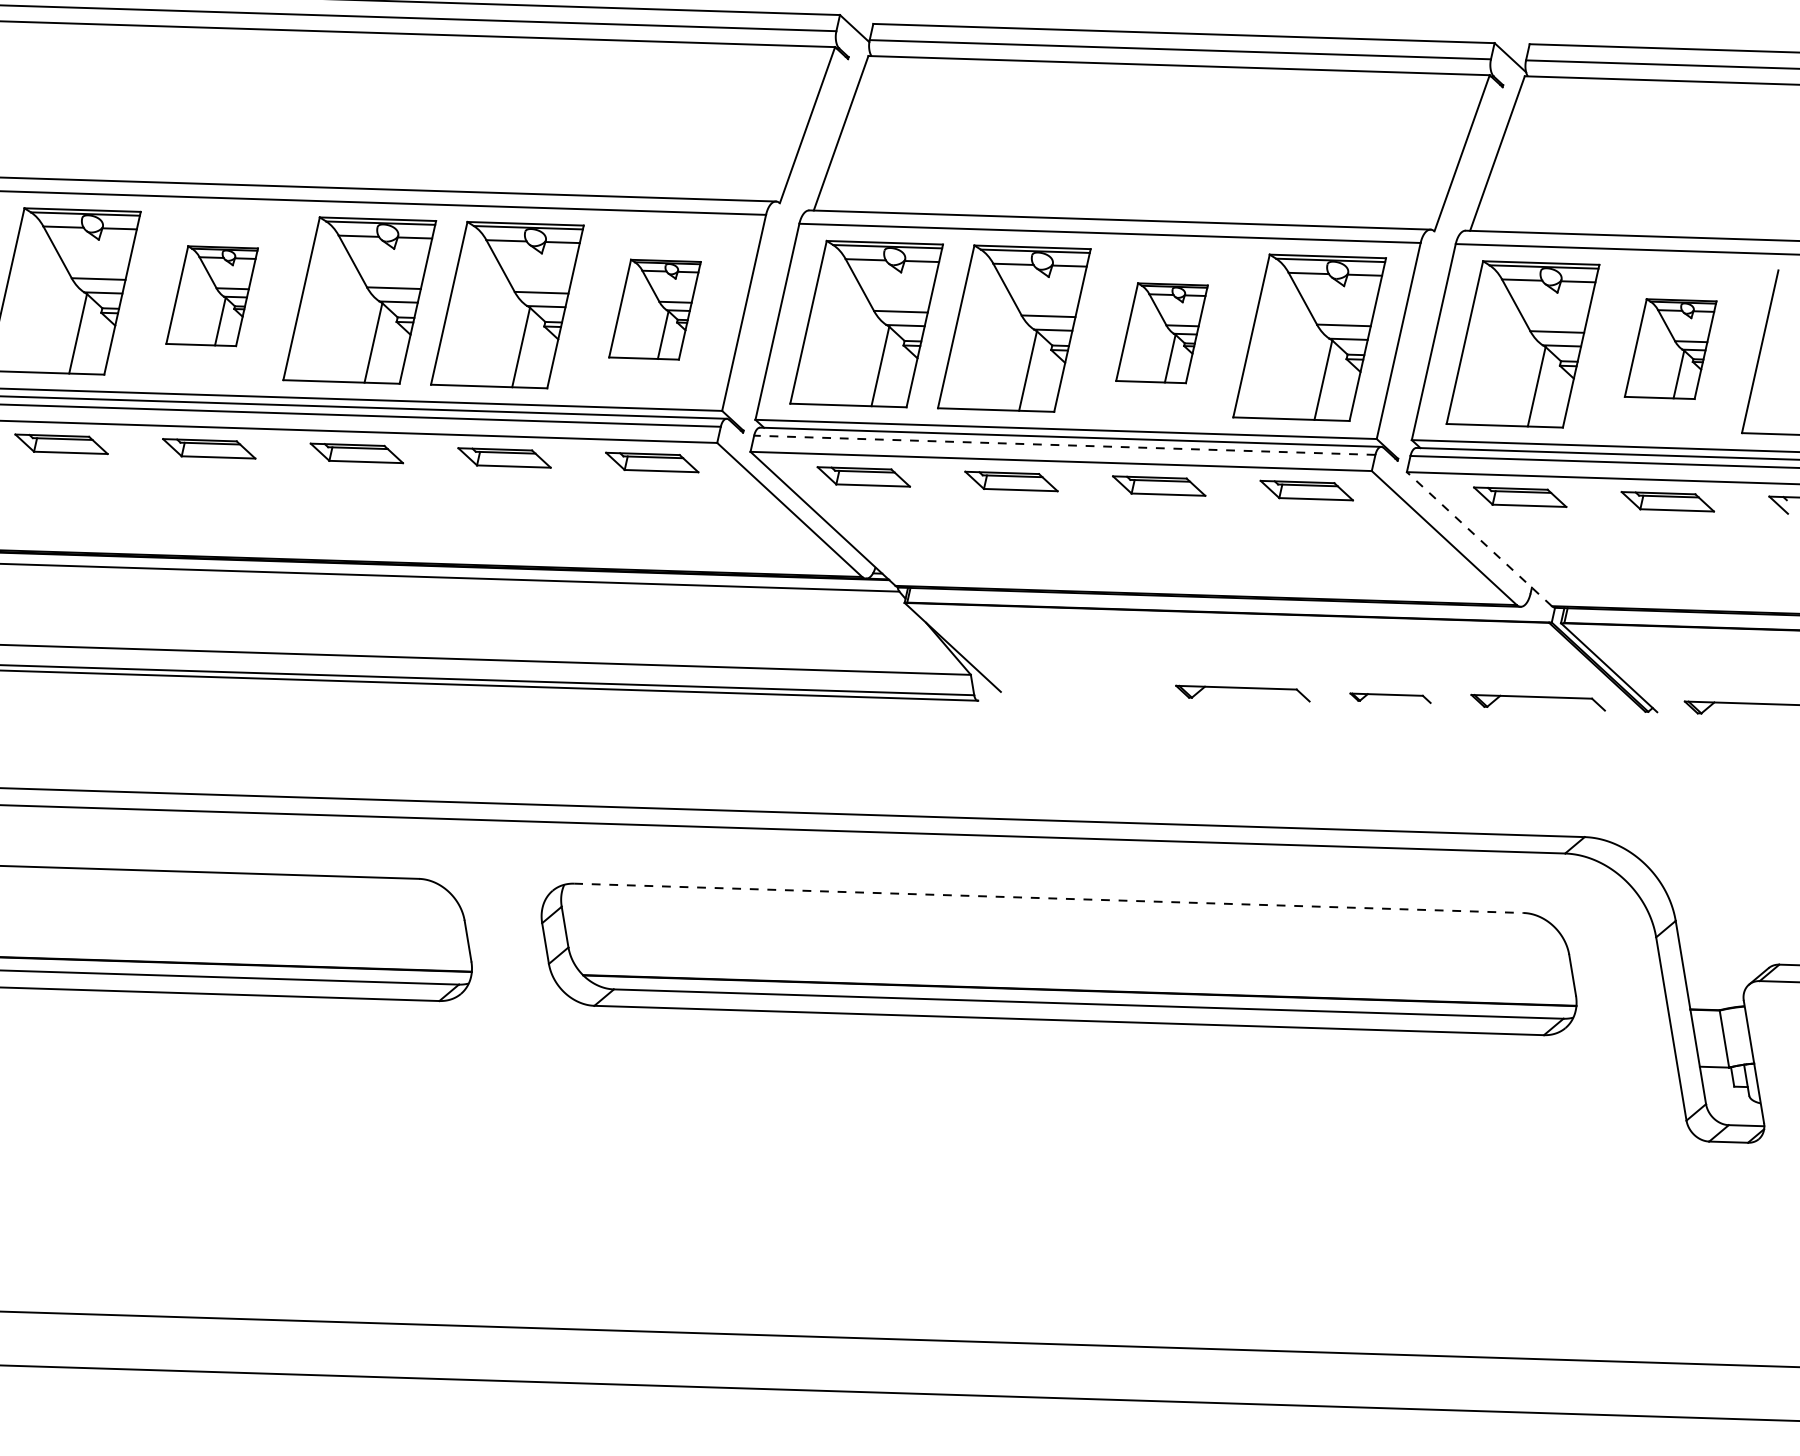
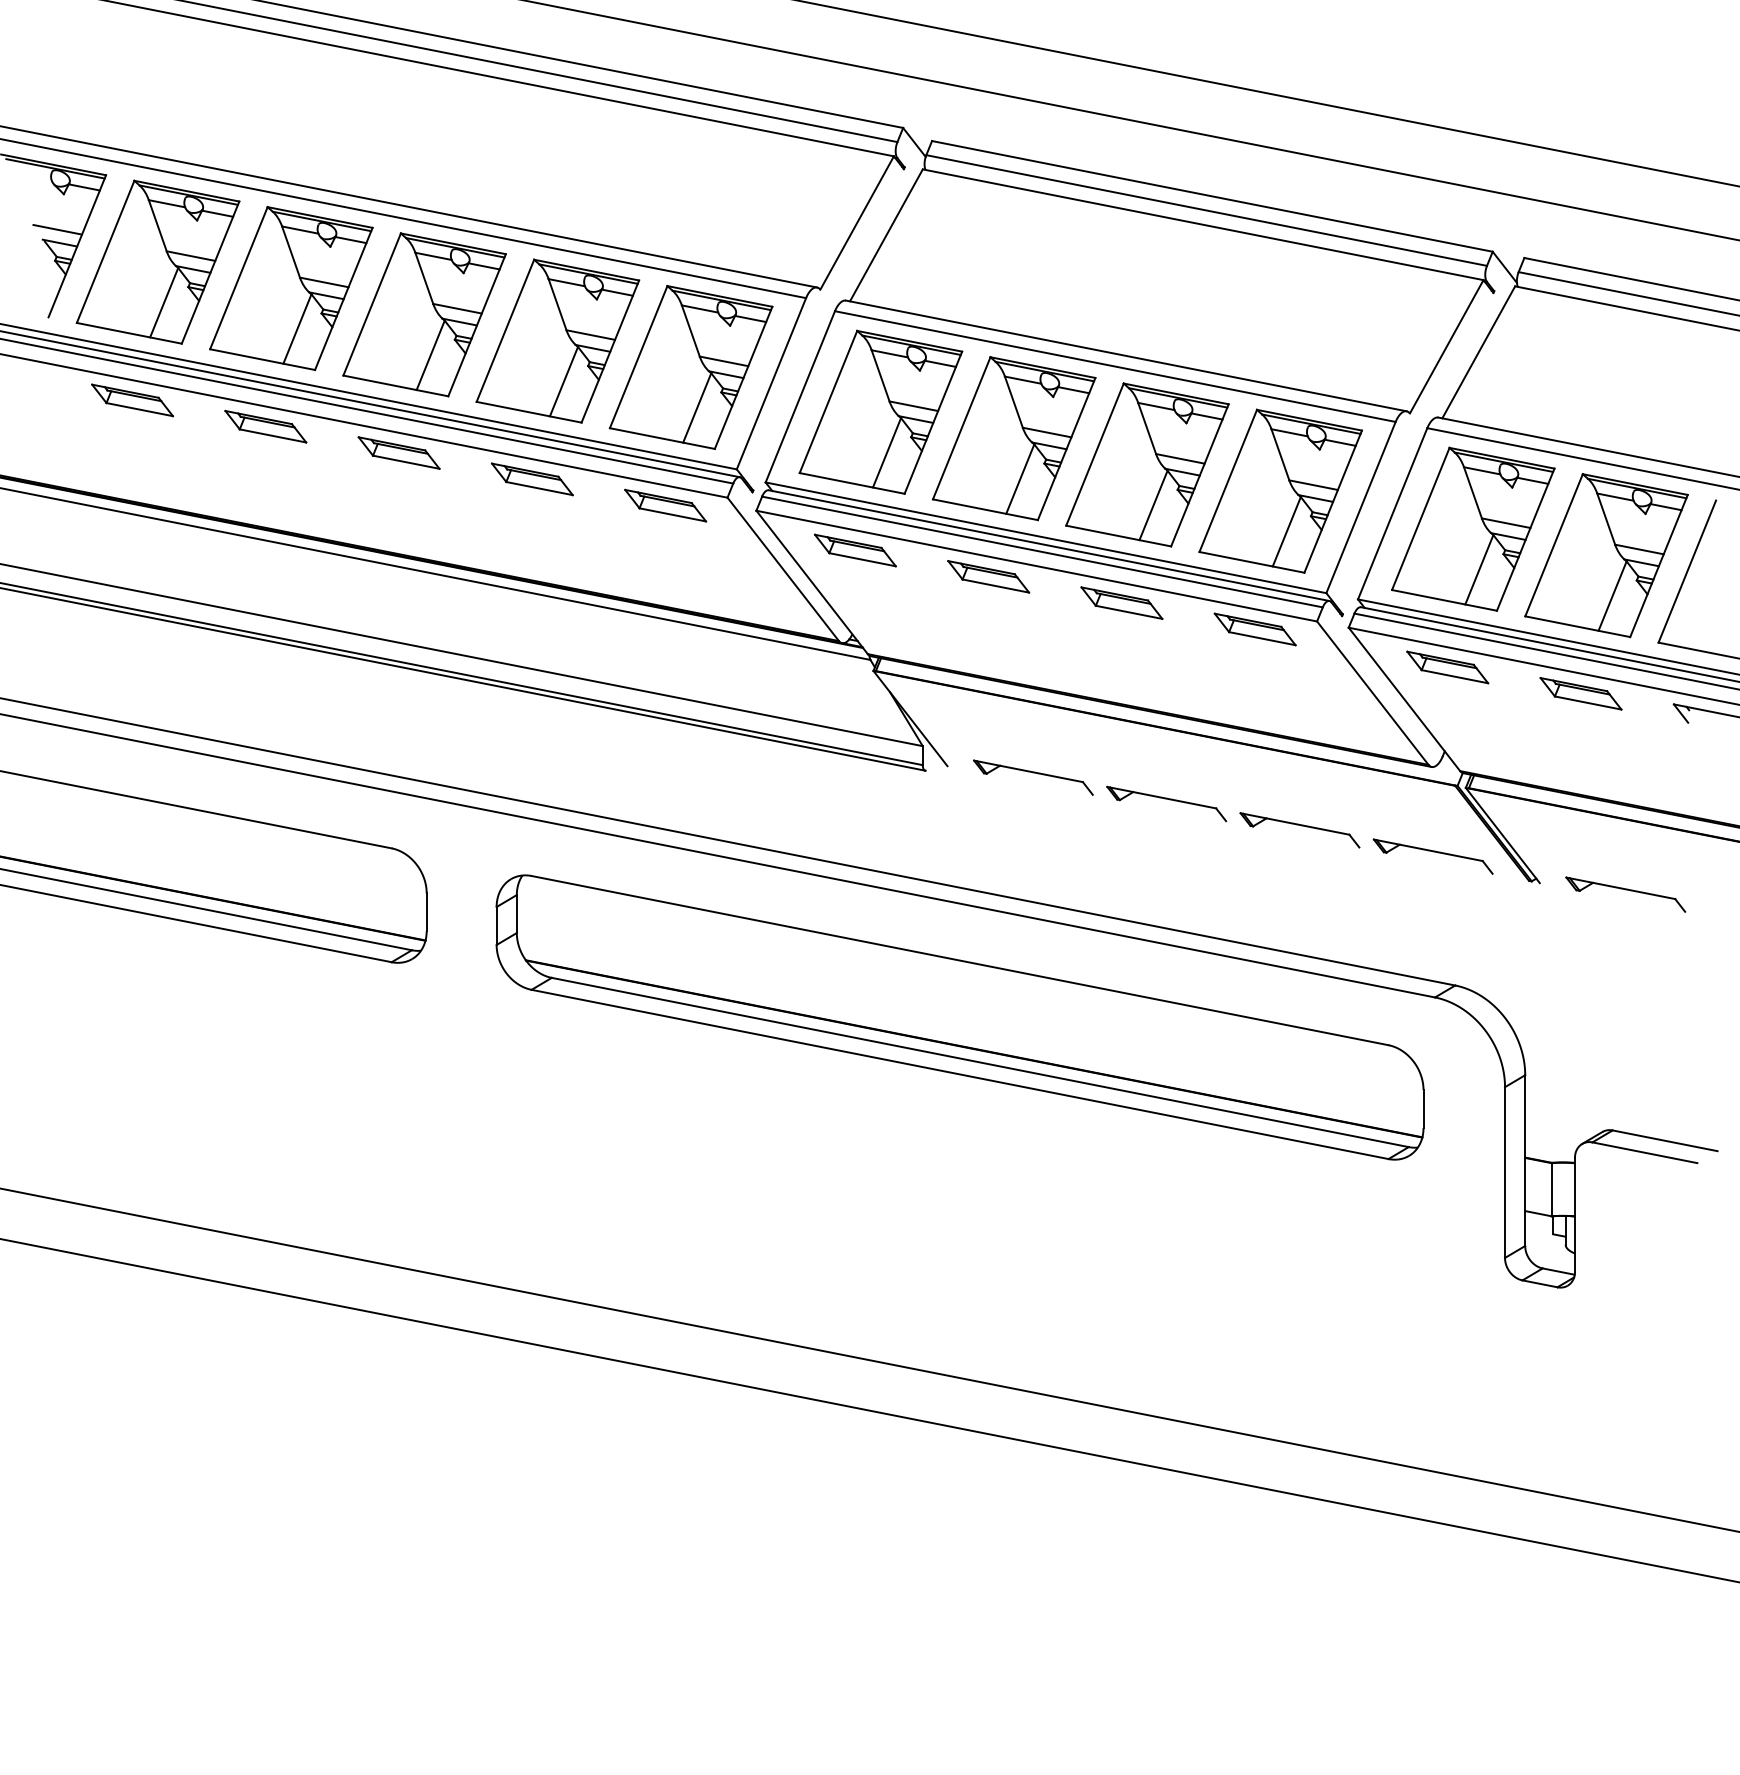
part: (212, 295) -> (291, 288), size x1.67
part: (654, 309) -> (690, 367), size x1.67
part: (1161, 332) -> (1147, 464), size x1.67
part: (1670, 348) -> (1606, 555), size x1.67
line: (1064, 445) -> (1042, 552), dashed -> solid
line: (1479, 539) -> (1404, 699), dashed -> solid
part: (1095, 688) -> (1033, 777), added
part: (1390, 698) -> (1299, 830), size x1.67
line: (1049, 898) -> (960, 960), dashed -> solid

